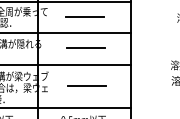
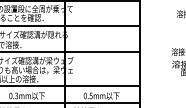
line: (84, 17) -> (102, 13), removed
line: (85, 48) -> (103, 38), removed
line: (85, 85) -> (103, 68), removed

